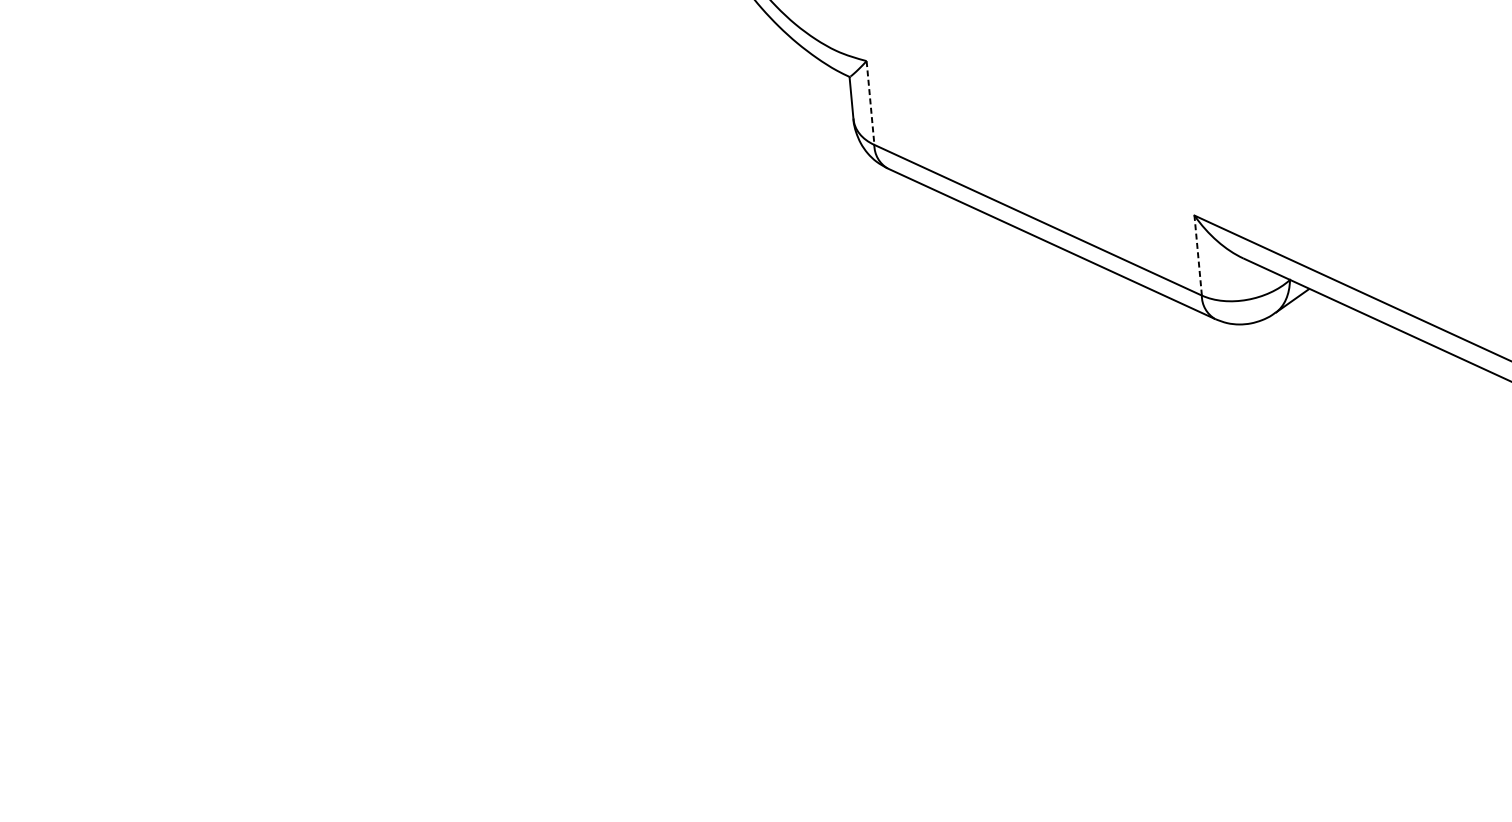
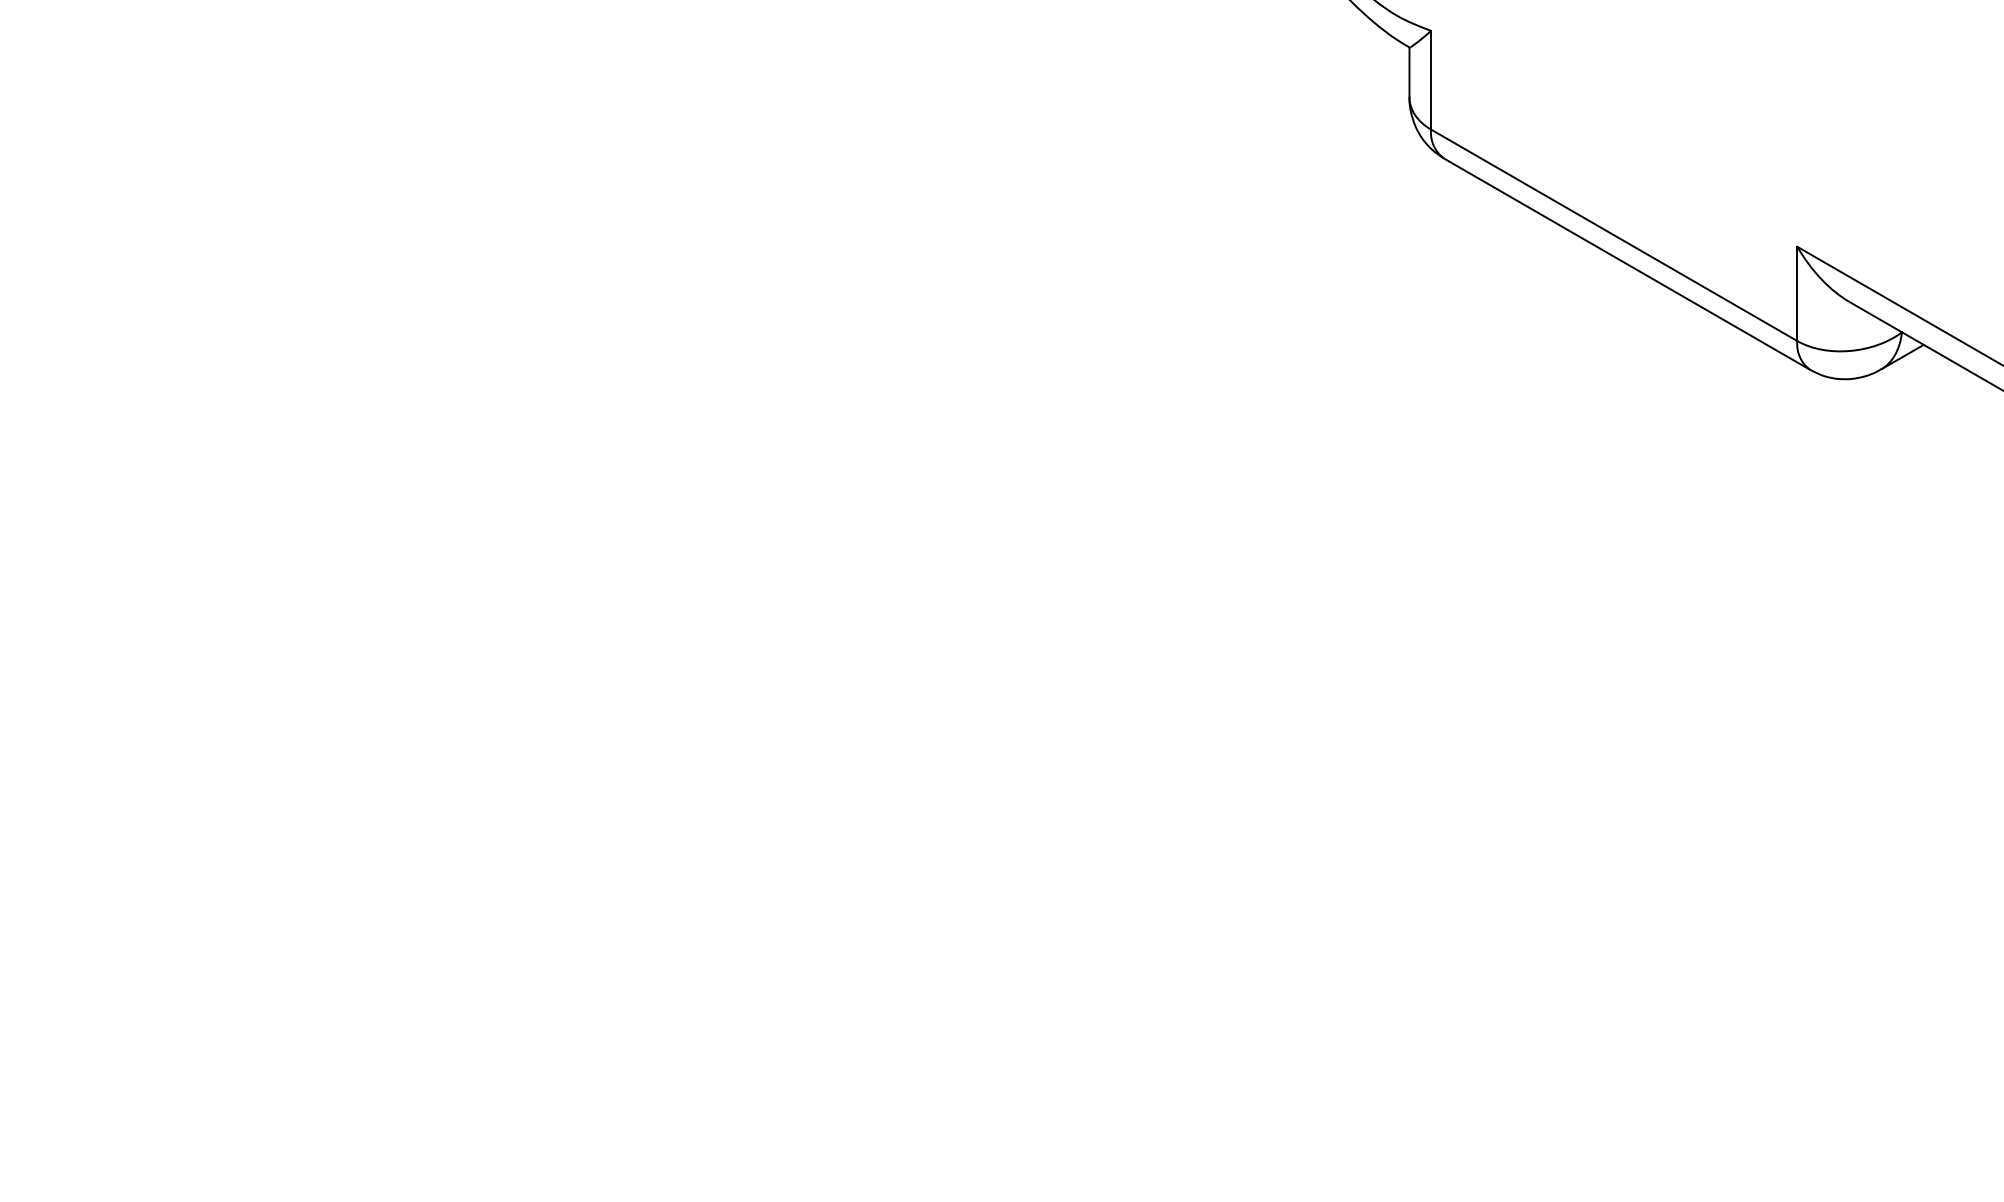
line: (870, 103) -> (1431, 80), dashed -> solid
line: (1198, 255) -> (1797, 293), dashed -> solid

